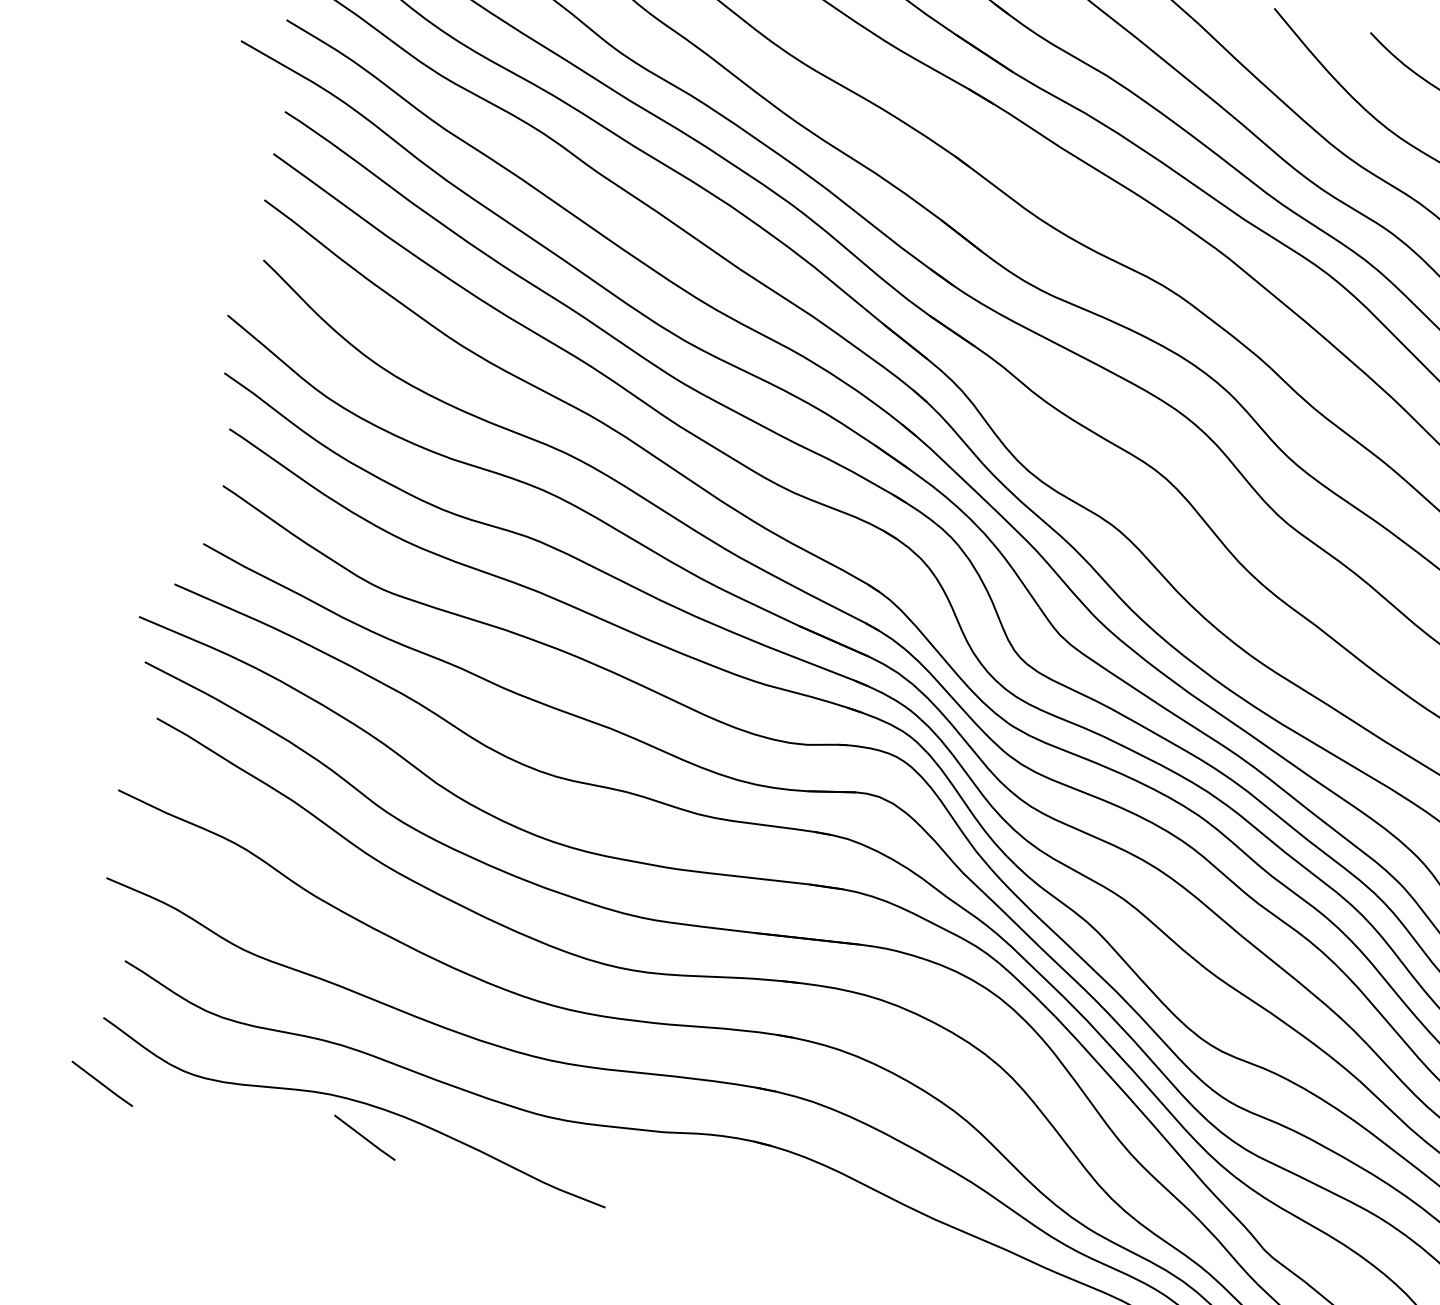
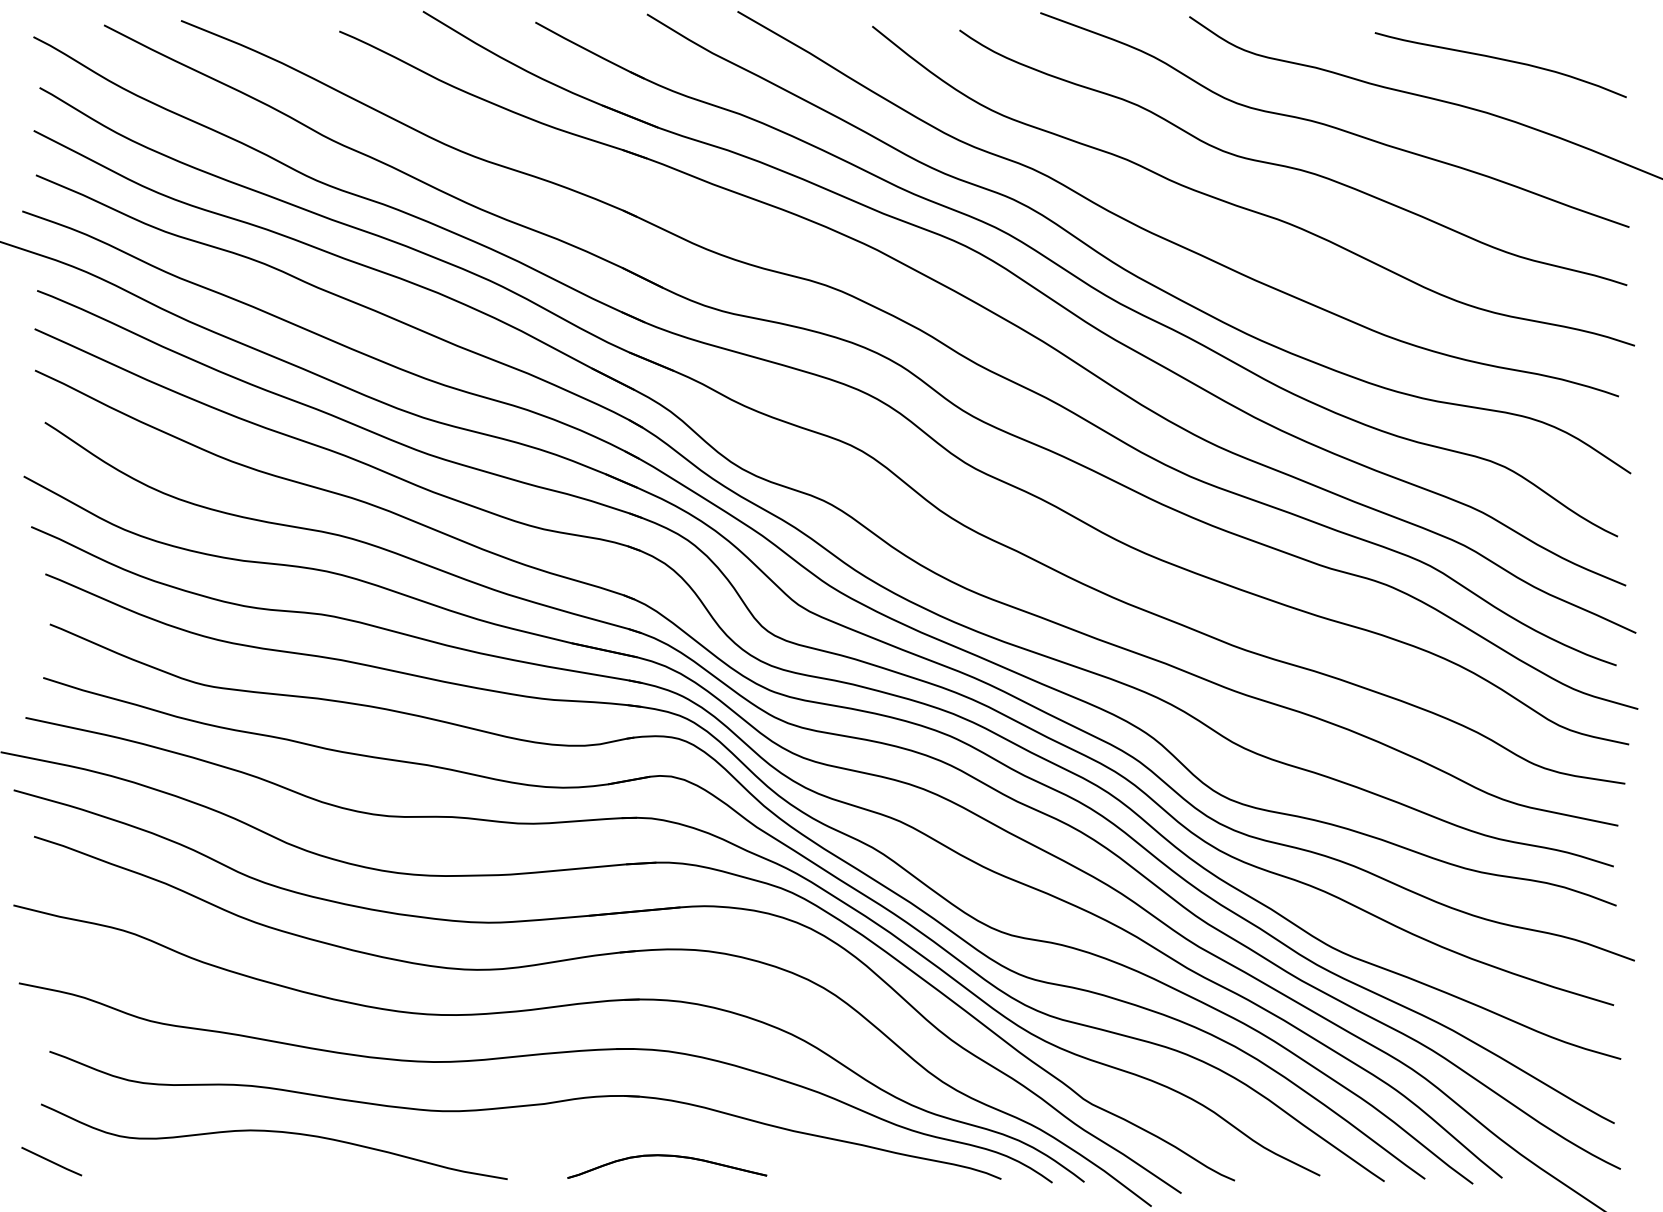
line: (364, 1137) -> (287, 1161), removed
part: (788, 1218) -> (667, 1156), added

